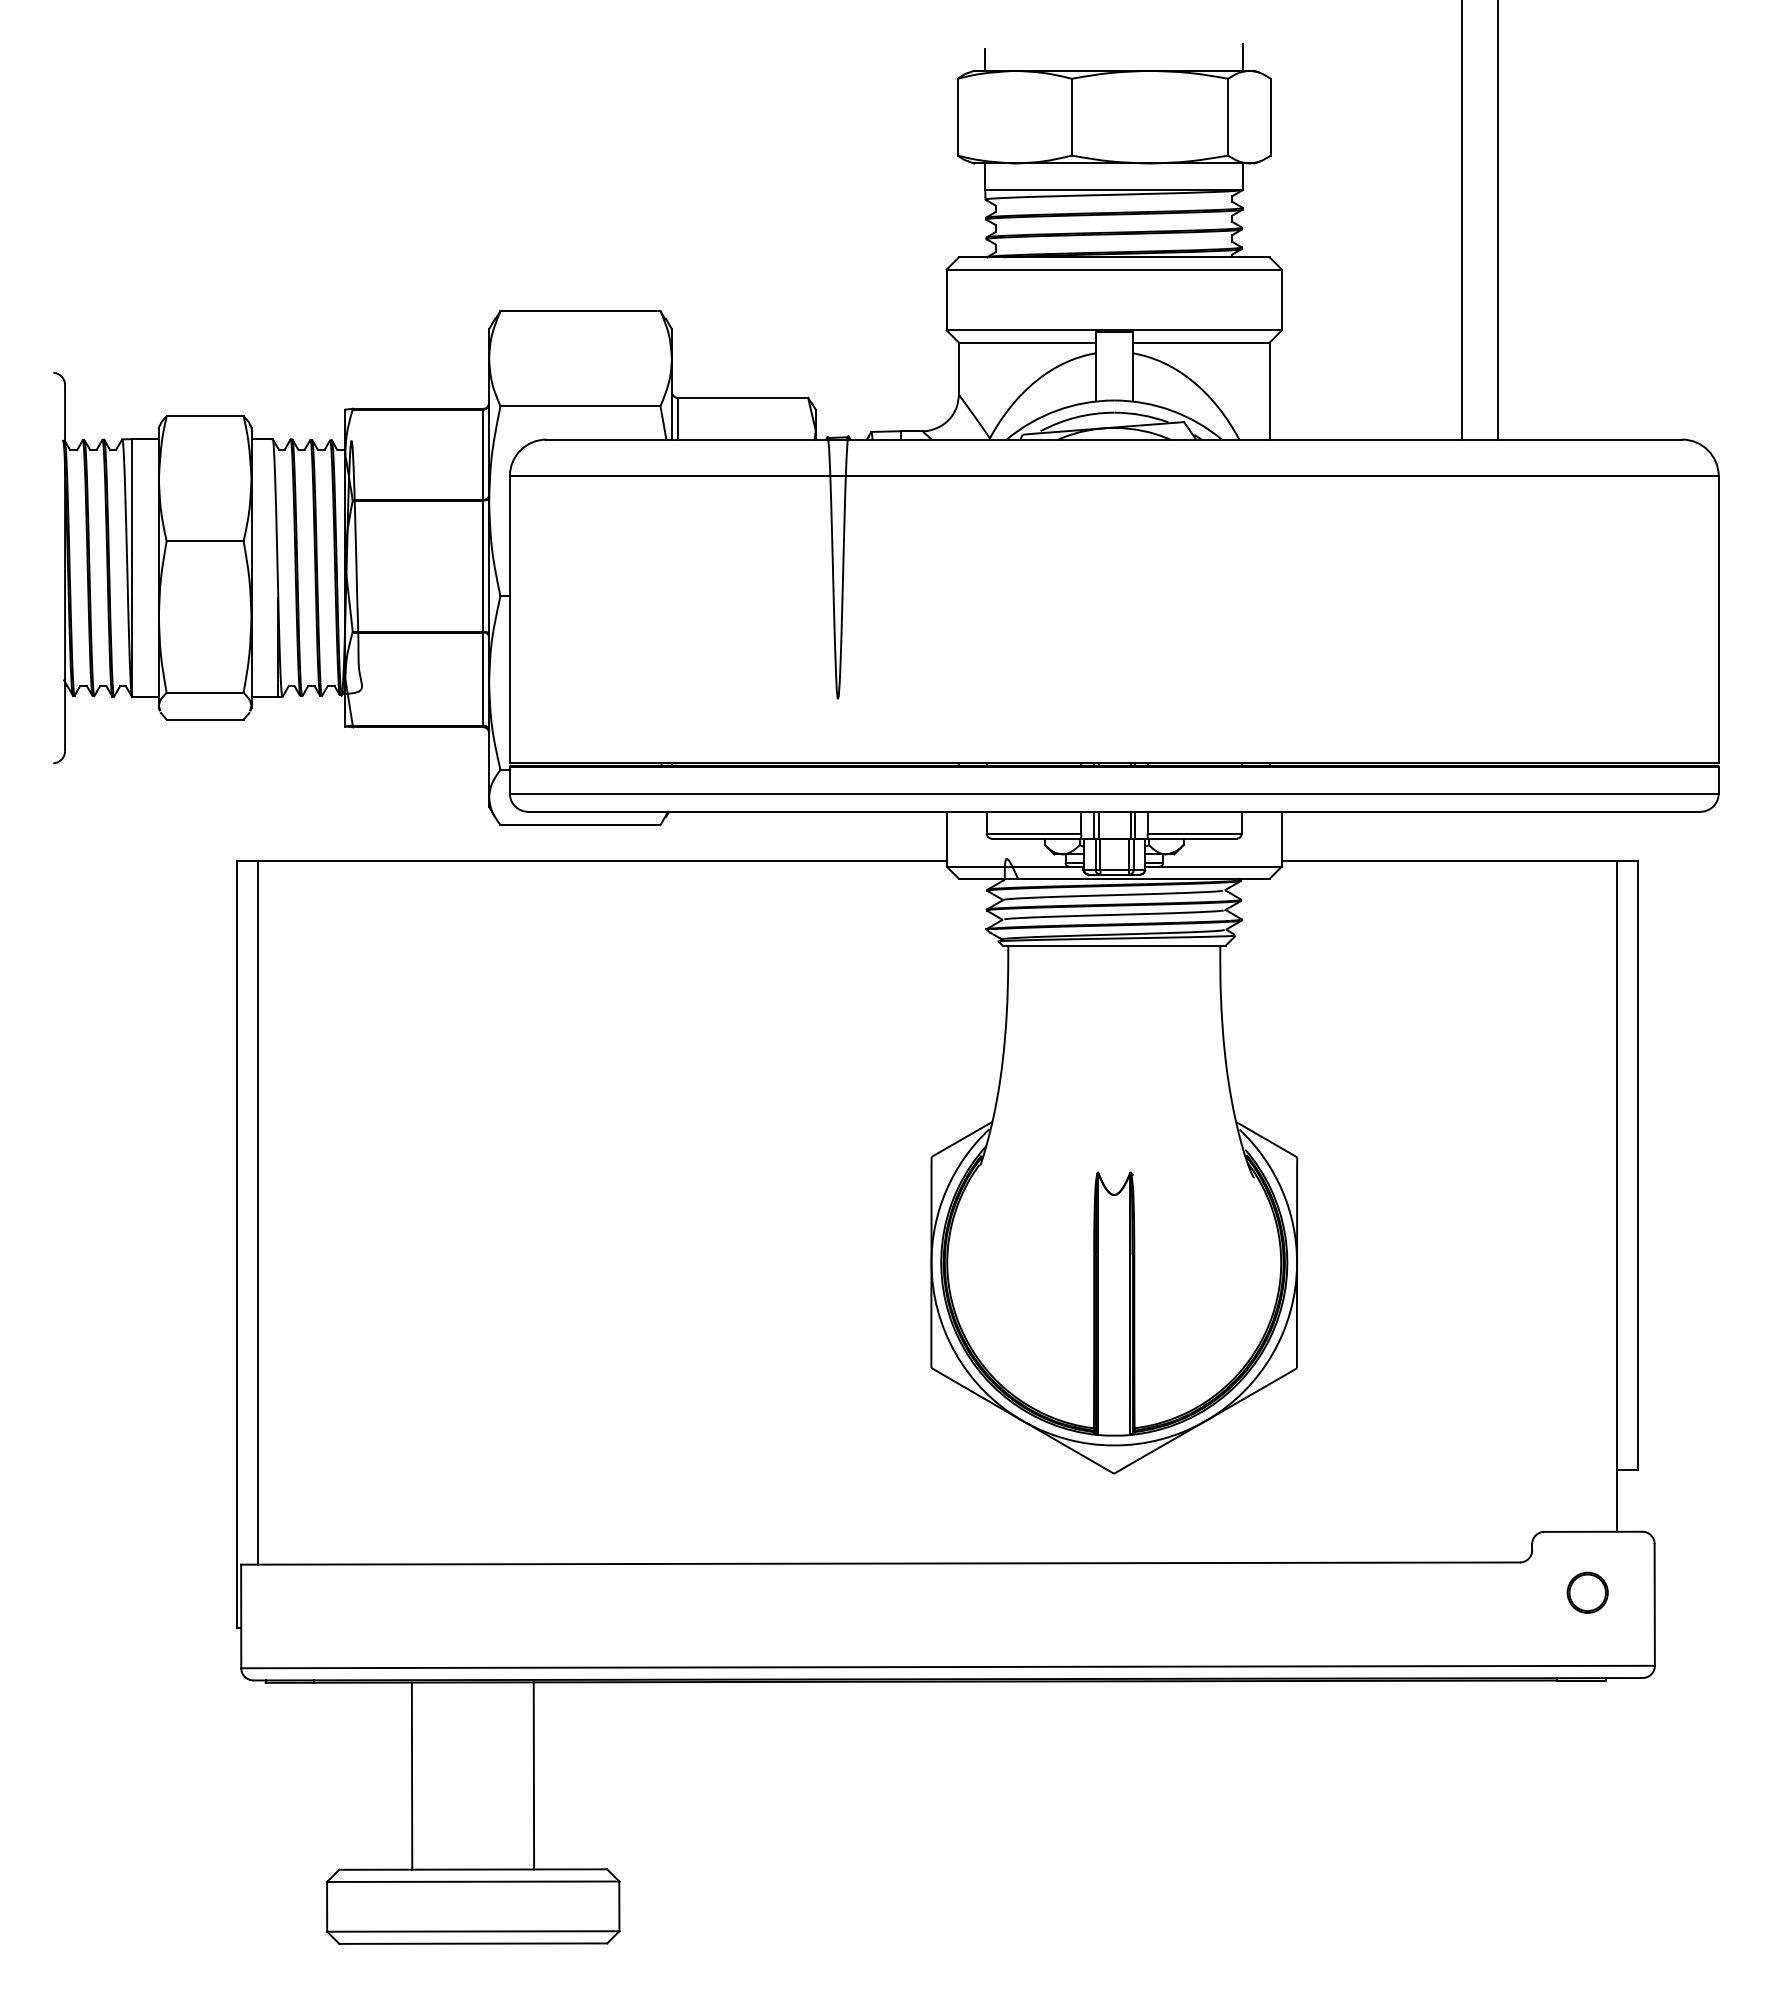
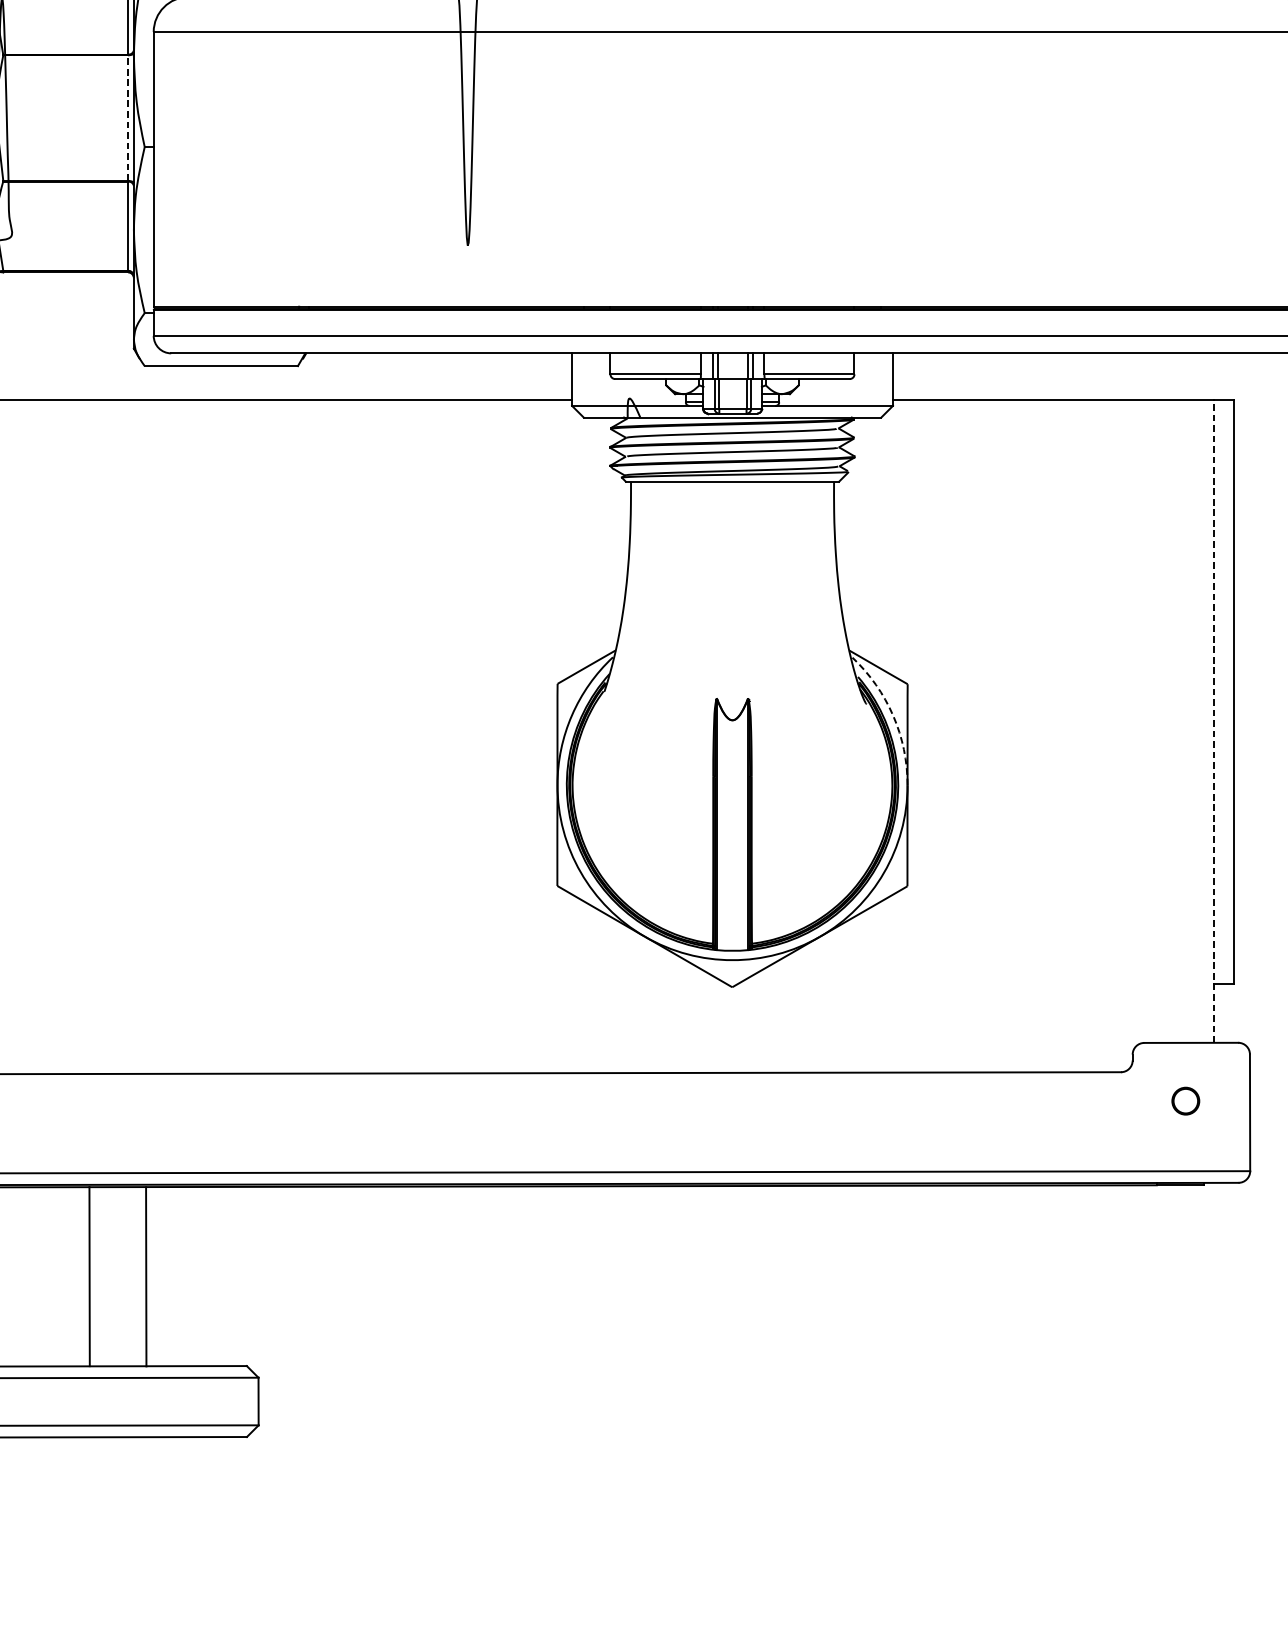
line: (483, 566) -> (128, 118), solid -> dashed
arc: (1282, 1190) -> (893, 716), solid -> dashed
line: (1616, 1196) -> (1213, 721), solid -> dashed
part: (1587, 1592) -> (1185, 1100), size x0.7
line: (411, 1775) -> (145, 1276), moved
line: (533, 1775) -> (89, 1276), moved

